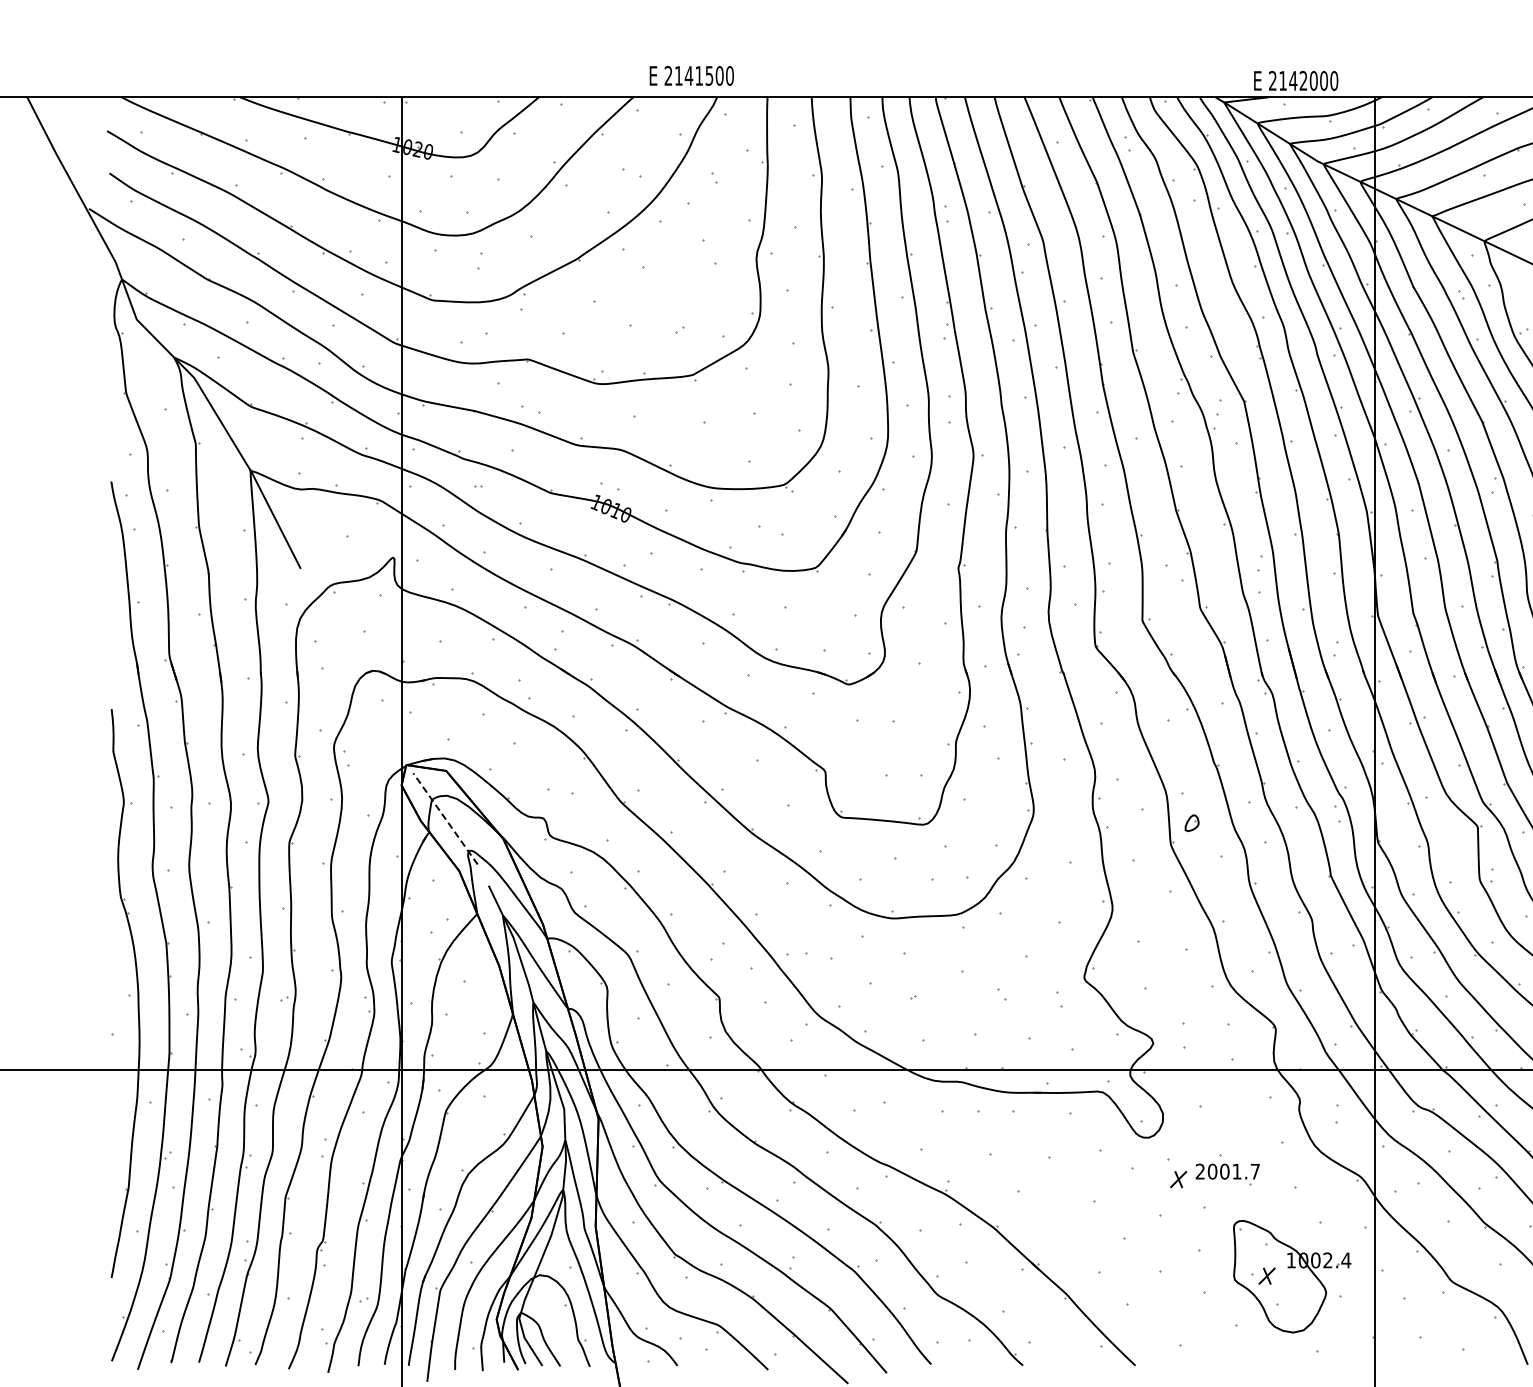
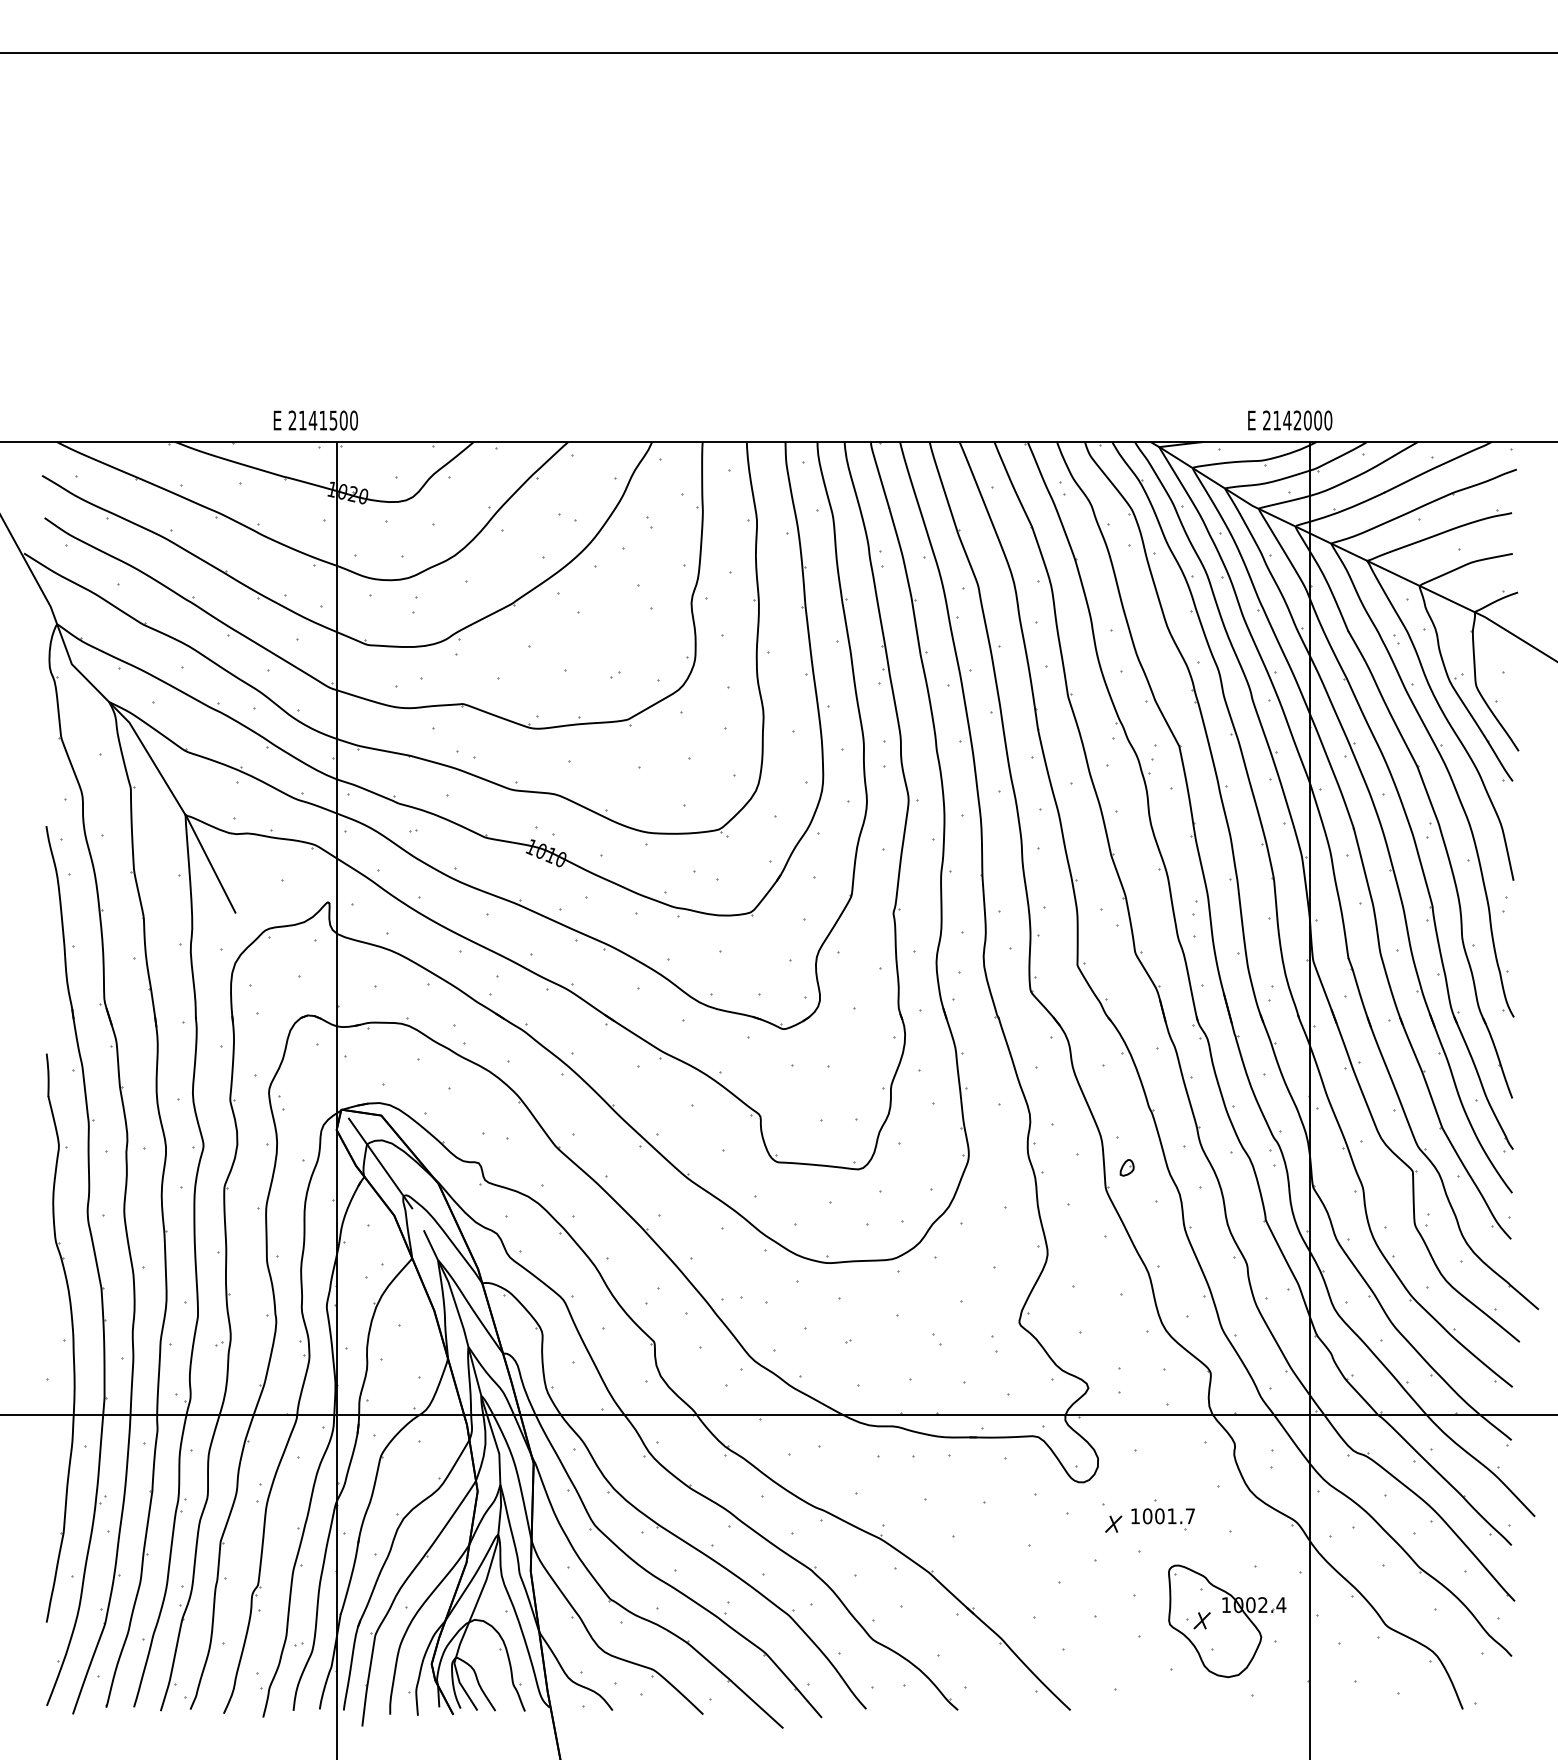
text: (691, 75) -> (315, 420), moved
text: (1296, 80) -> (1290, 420), moved
line: (445, 818) -> (380, 1163), dashed -> solid
text: (1199, 1170) -> (1134, 1515), 2001.7 -> 1001.7

